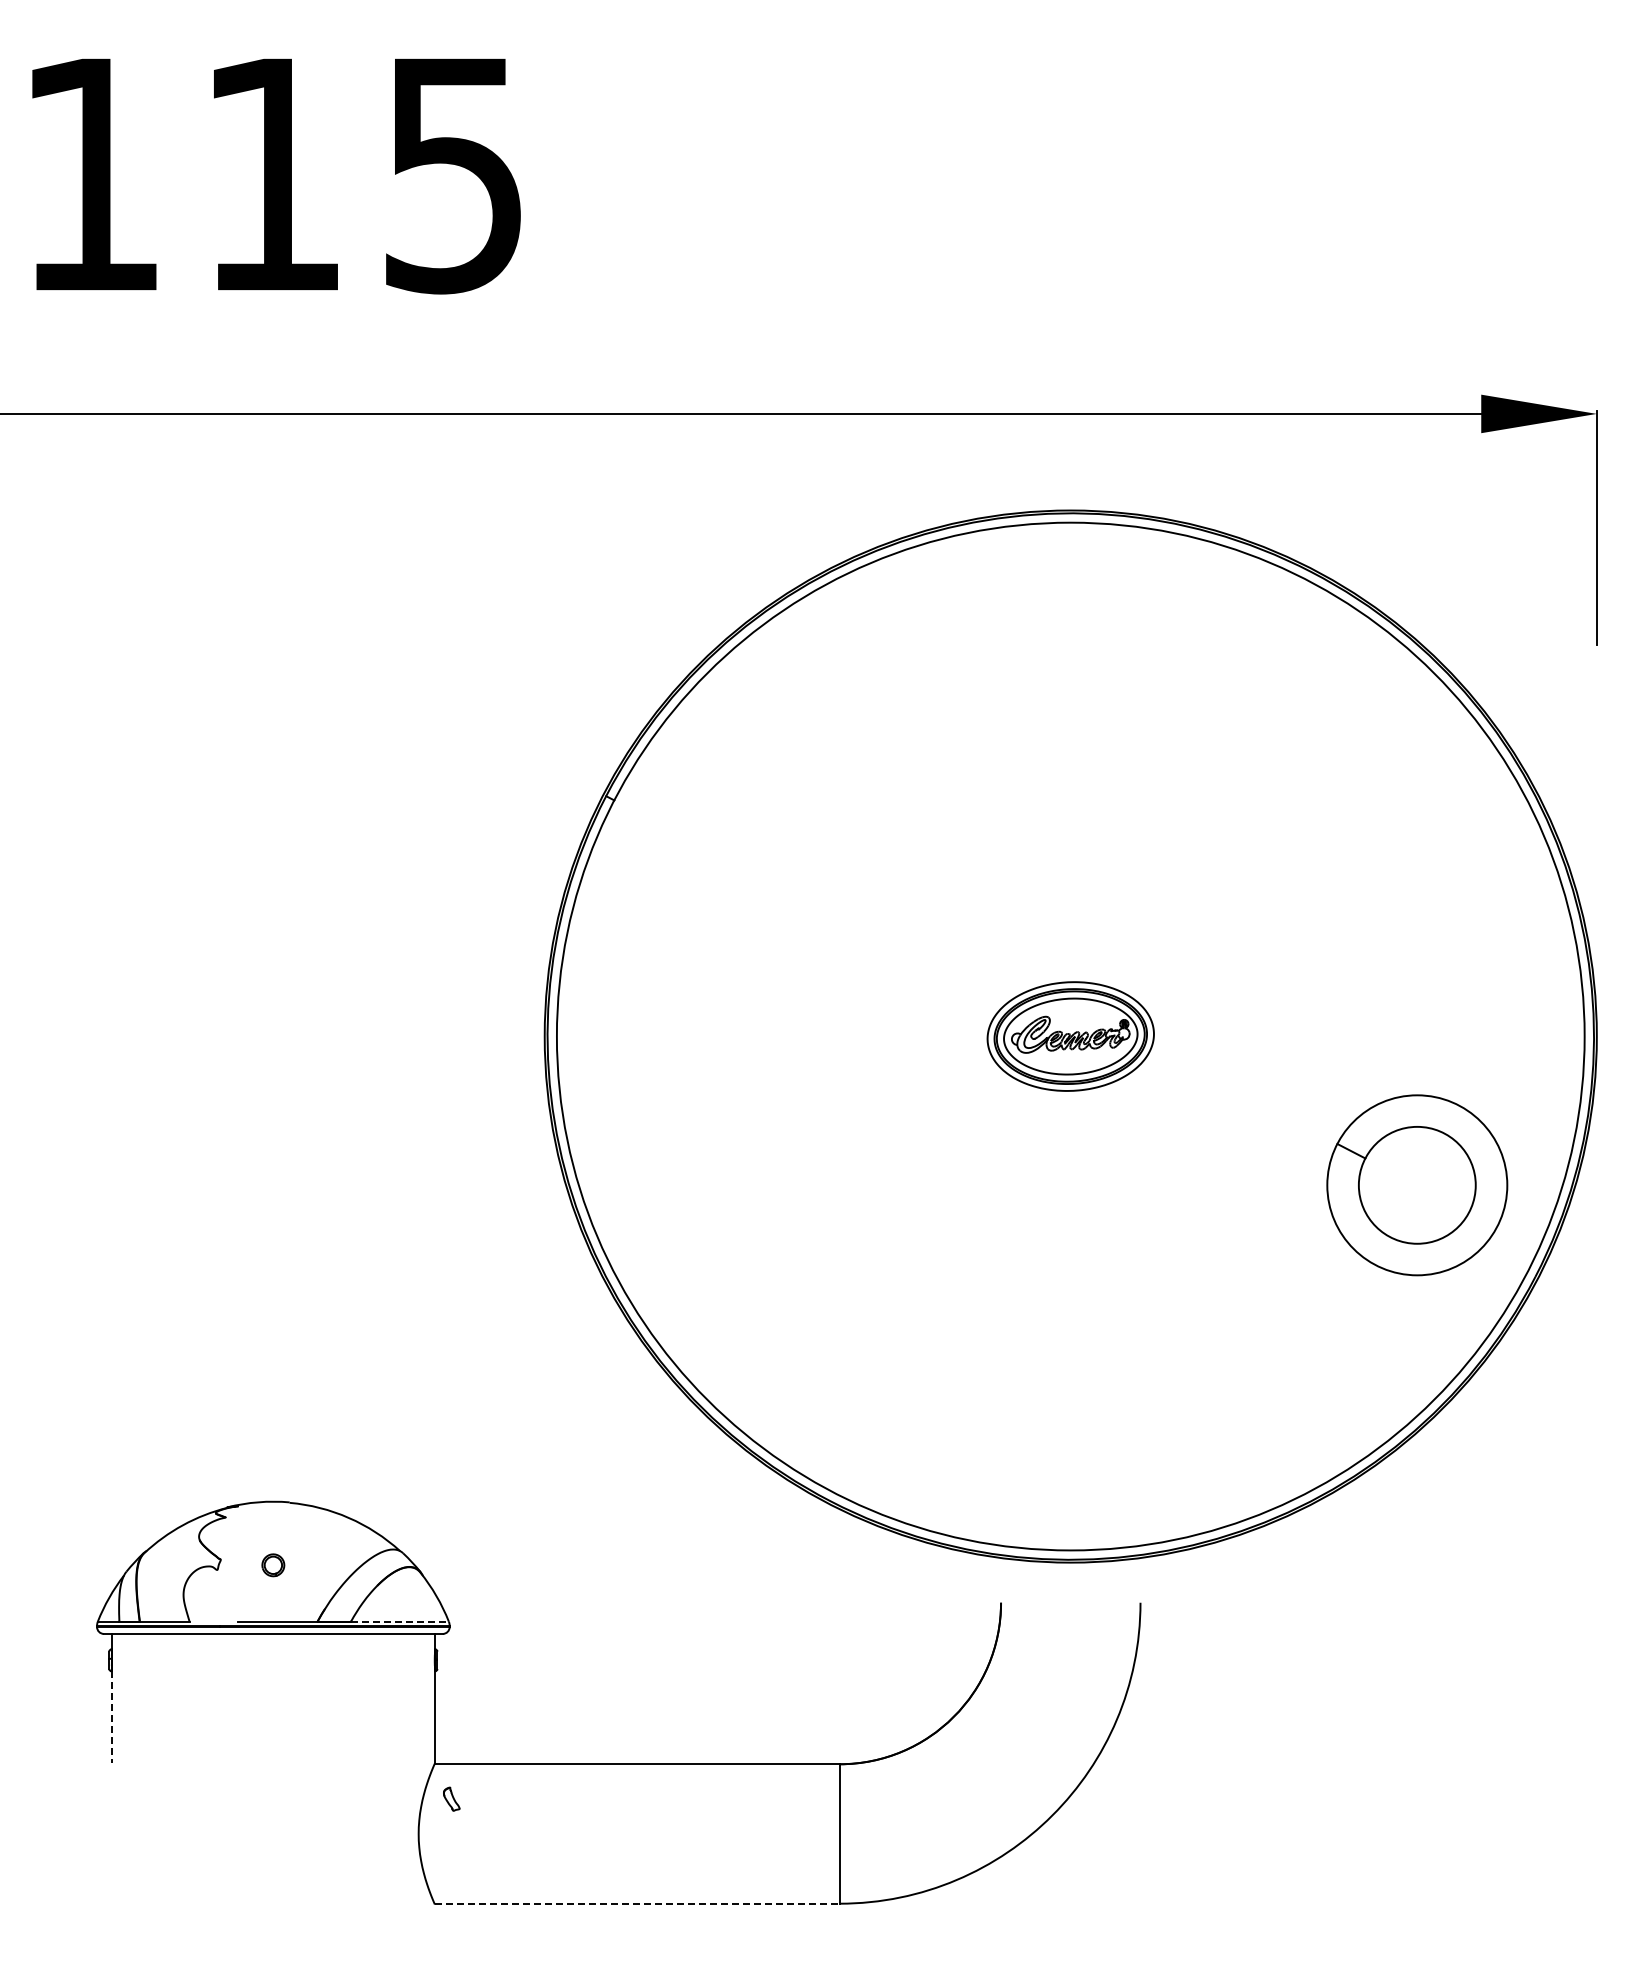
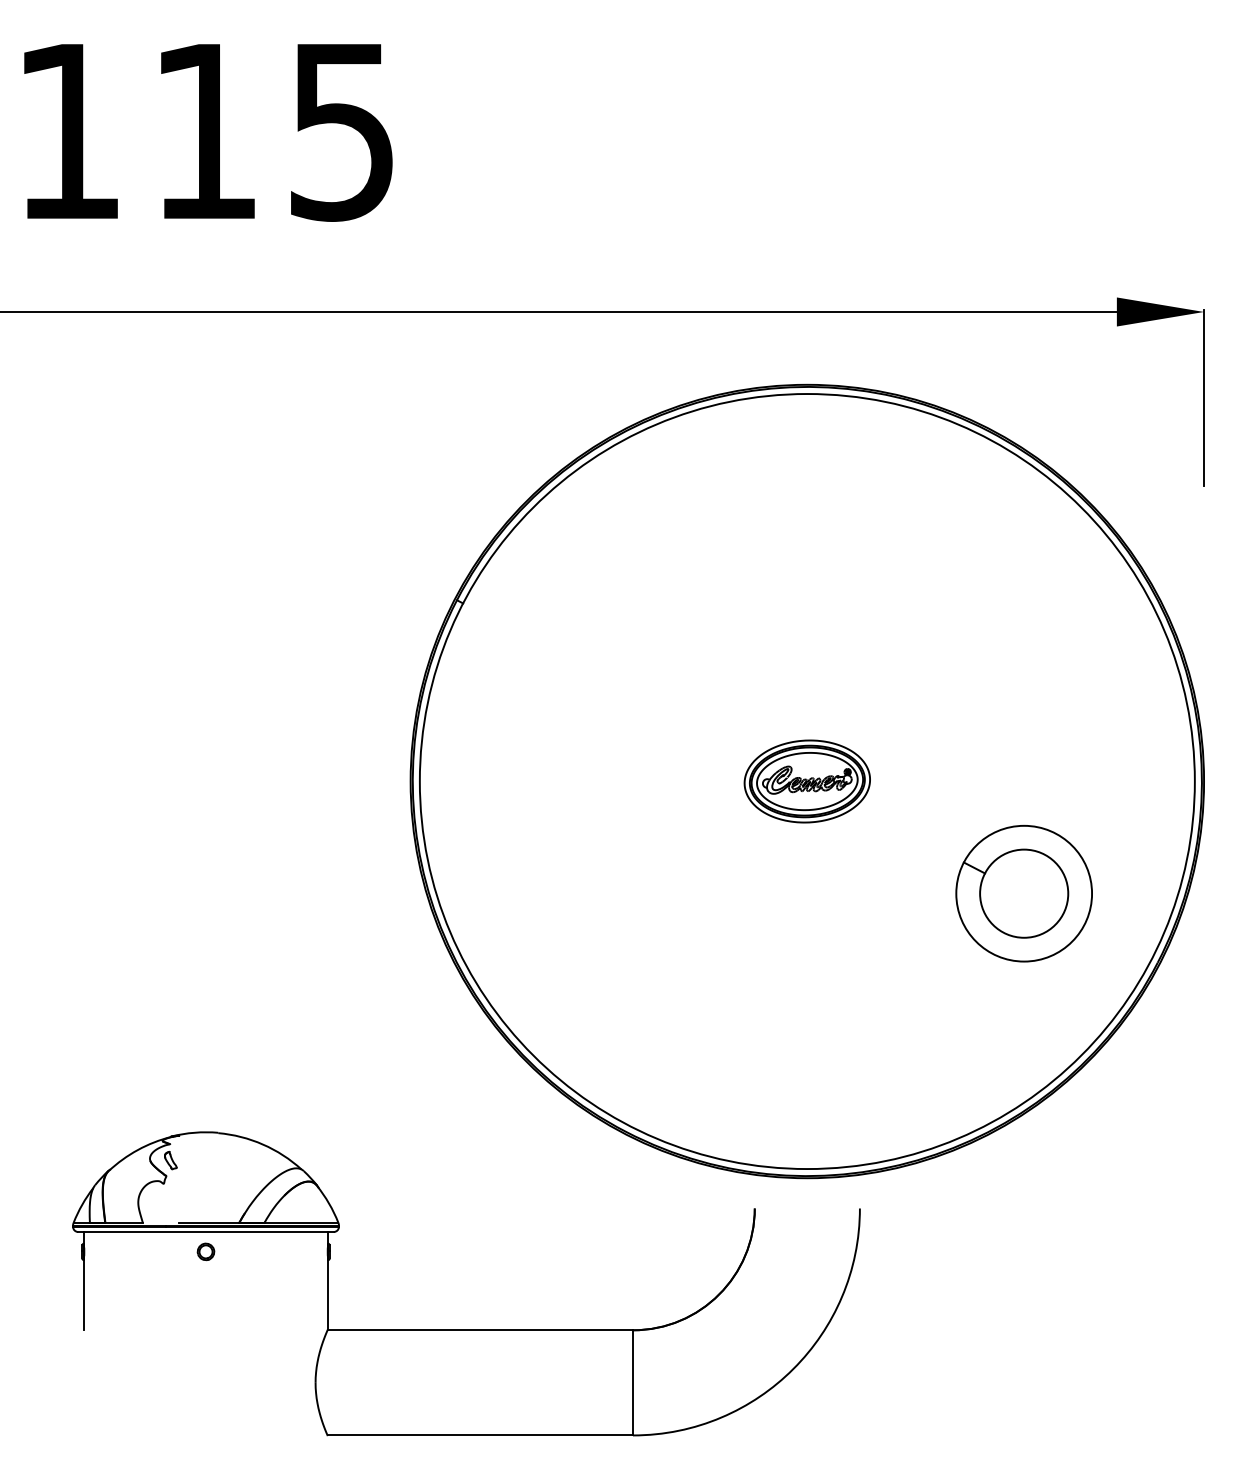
part: (1417, 1185) -> (1024, 893), moved
part: (273, 1565) -> (206, 1252), moved
line: (399, 1621) -> (301, 1222), dashed -> solid
line: (111, 1717) -> (83, 1295), dashed -> solid
part: (451, 1798) -> (170, 1160), moved
line: (637, 1903) -> (480, 1435), dashed -> solid

